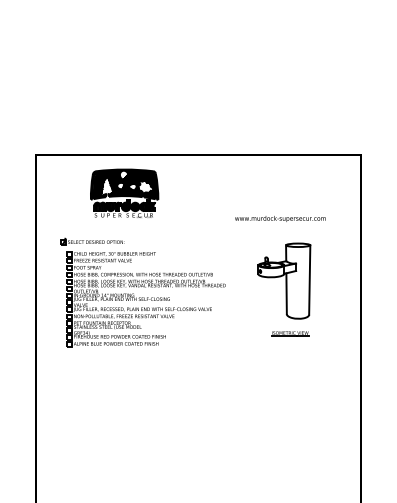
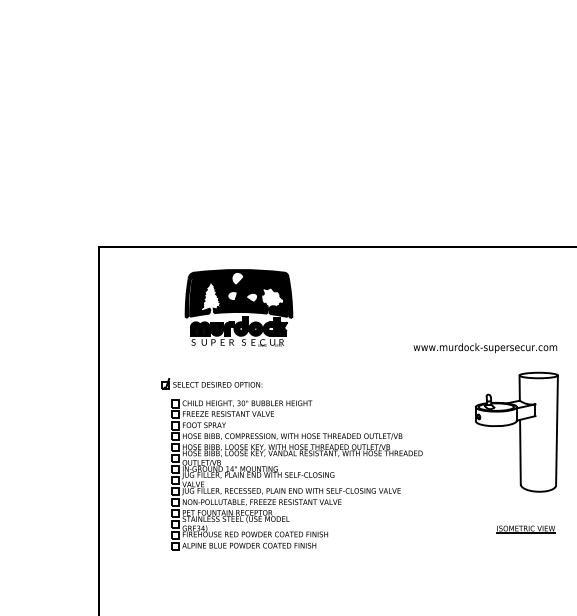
part: (284, 280) -> (517, 431), moved
part: (142, 292) -> (290, 464), moved
part: (290, 333) -> (526, 529), moved

